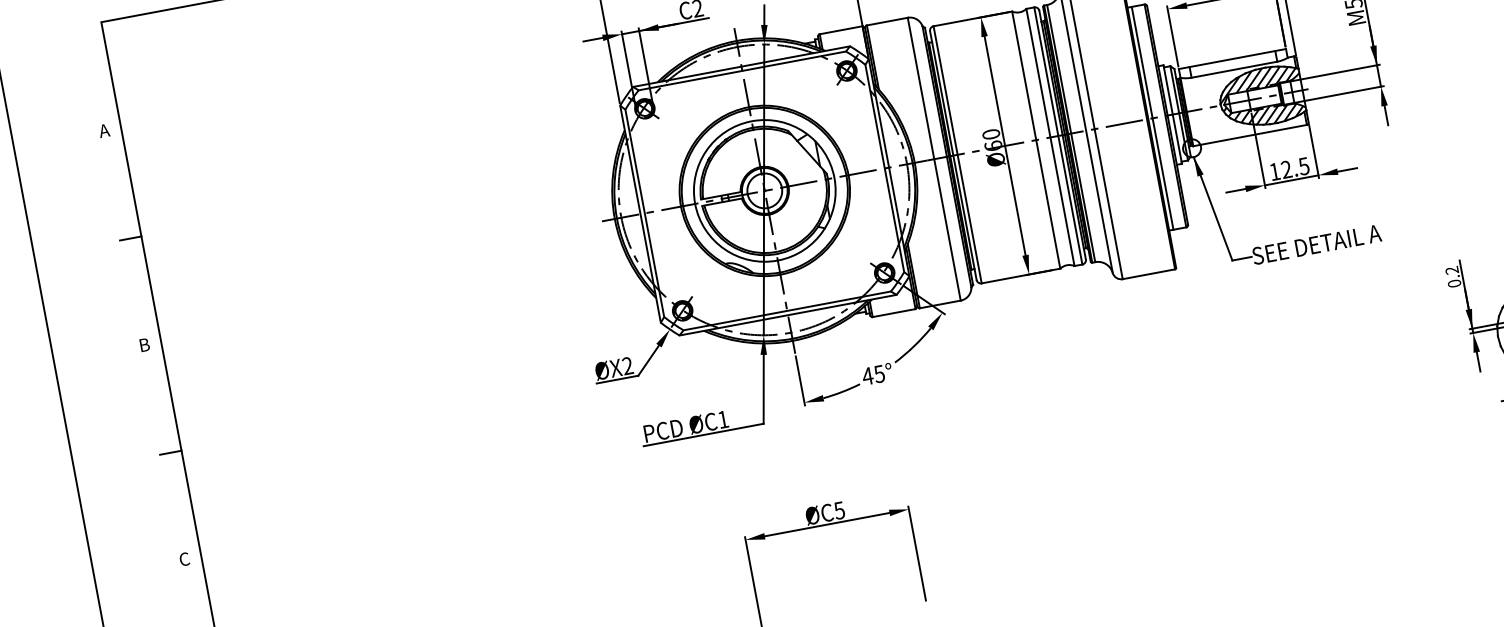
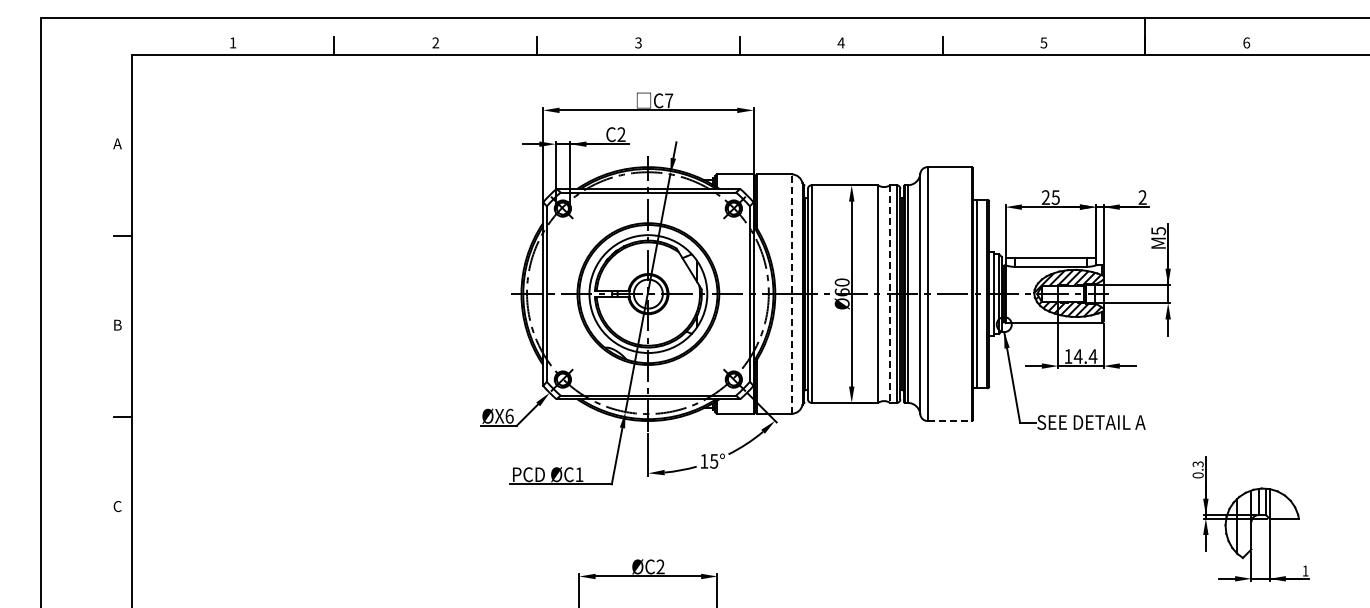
line: (1050, 137) -> (890, 294), solid -> dashed
line: (934, 159) -> (791, 294), solid -> dashed
text: (1295, 168) -> (1085, 356), 12.5 -> 14.4
text: (1452, 270) -> (1198, 464), 0.2 -> 0.3
line: (1149, 274) -> (950, 421), solid -> dashed
text: (627, 365) -> (509, 415), ØX2 -> ØX6
text: (866, 376) -> (703, 461), 45° -> 15°
text: (839, 510) -> (660, 566), ØC5 -> ØC2

